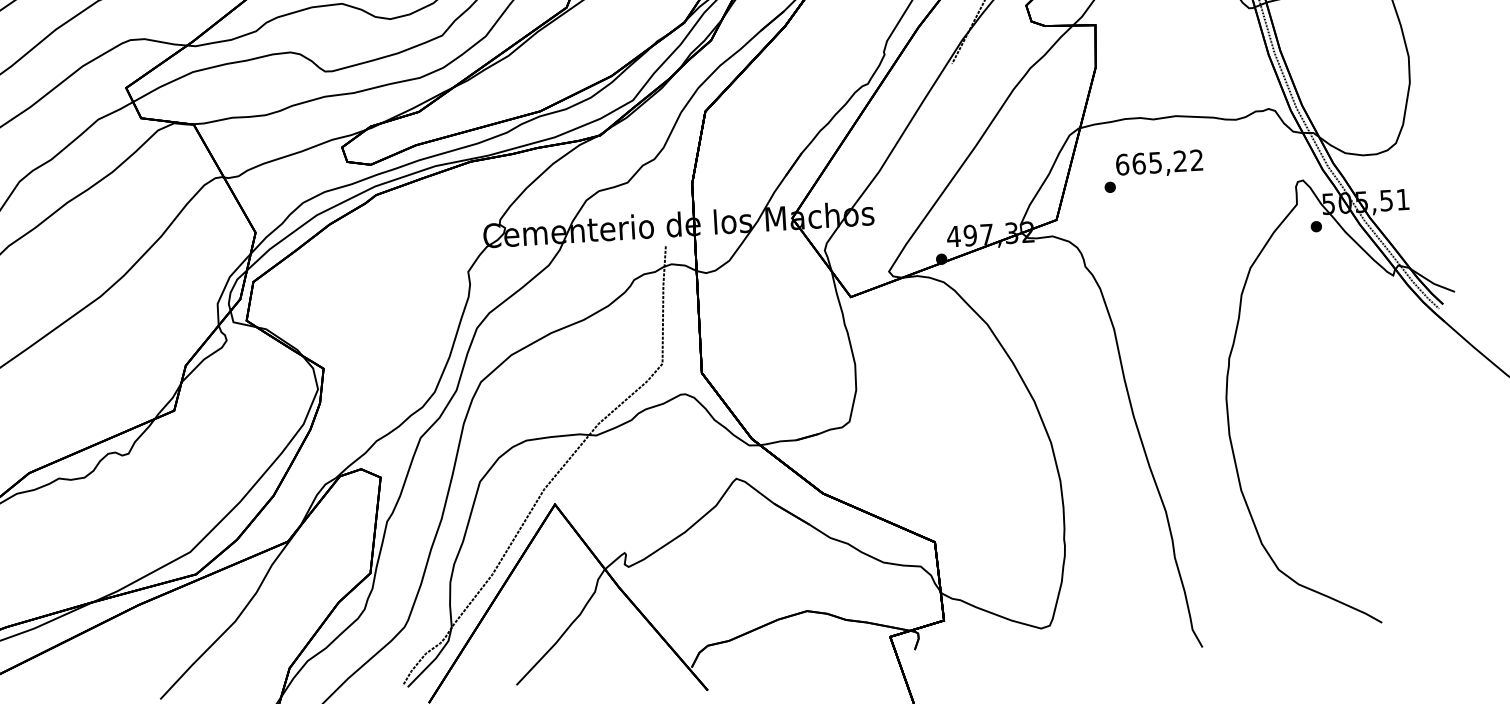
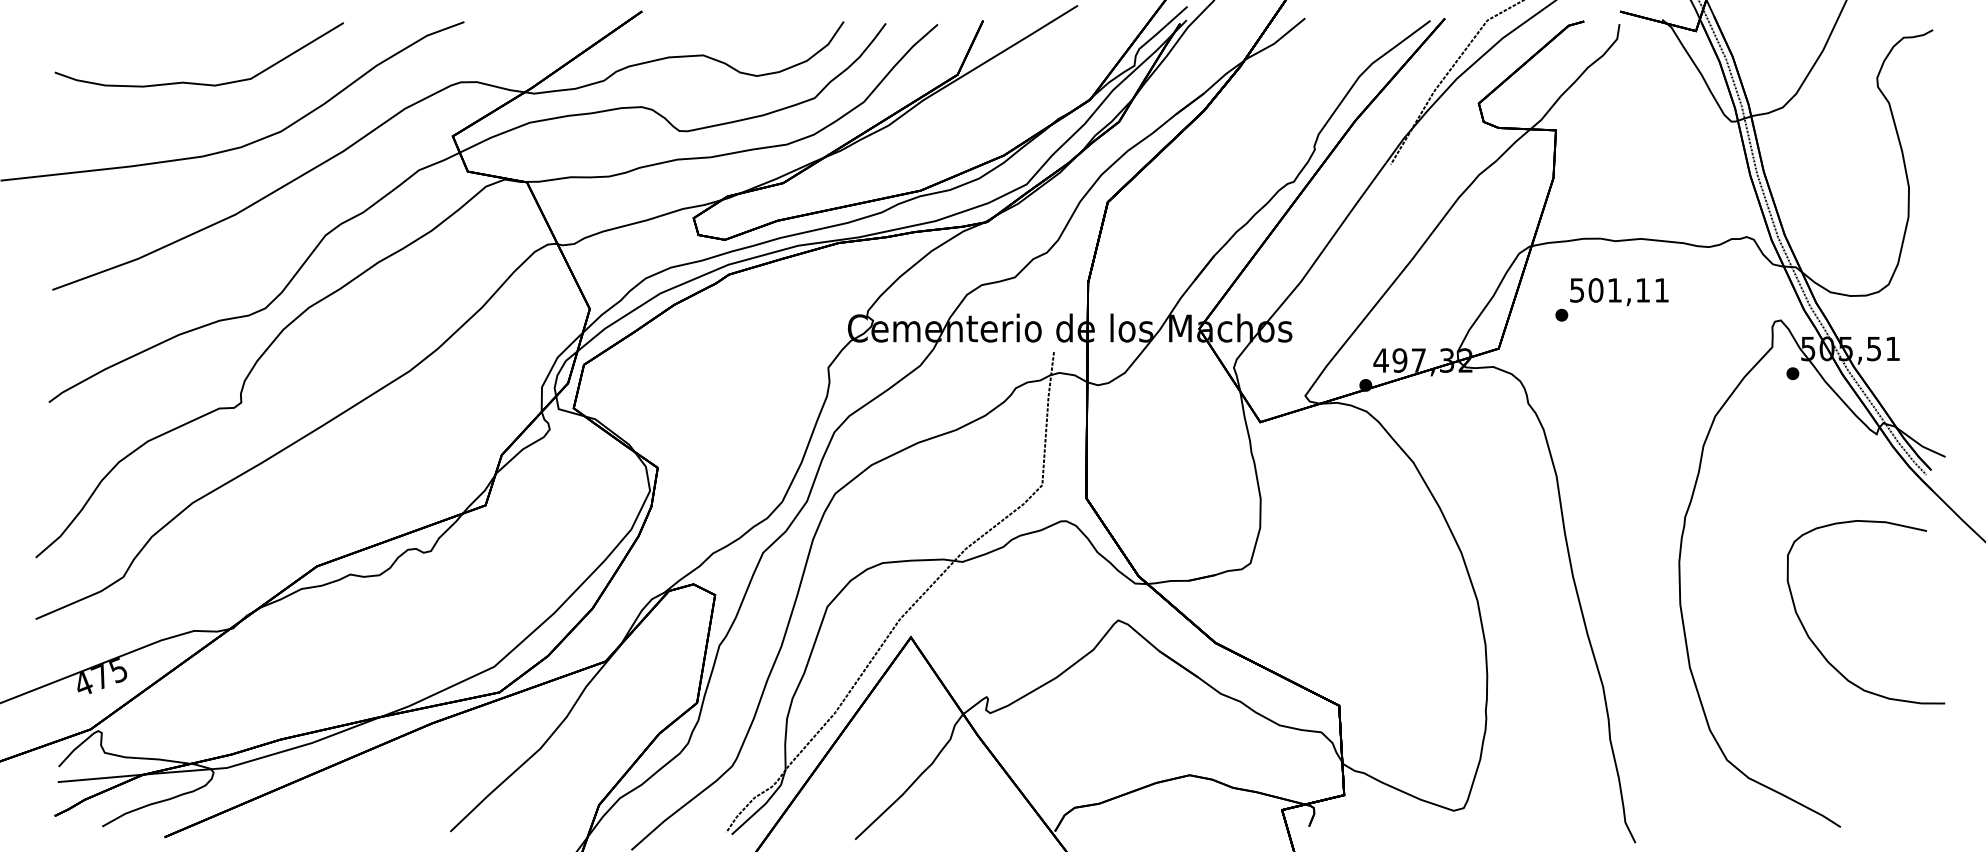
text: (1159, 162) -> (1619, 290), 665,22 -> 501,11
part: (1356, 469) -> (1821, 651), added

